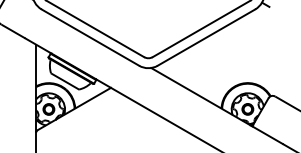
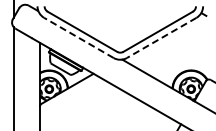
line: (89, 36) -> (78, 37), solid -> dashed
line: (206, 38) -> (161, 38), solid -> dashed

